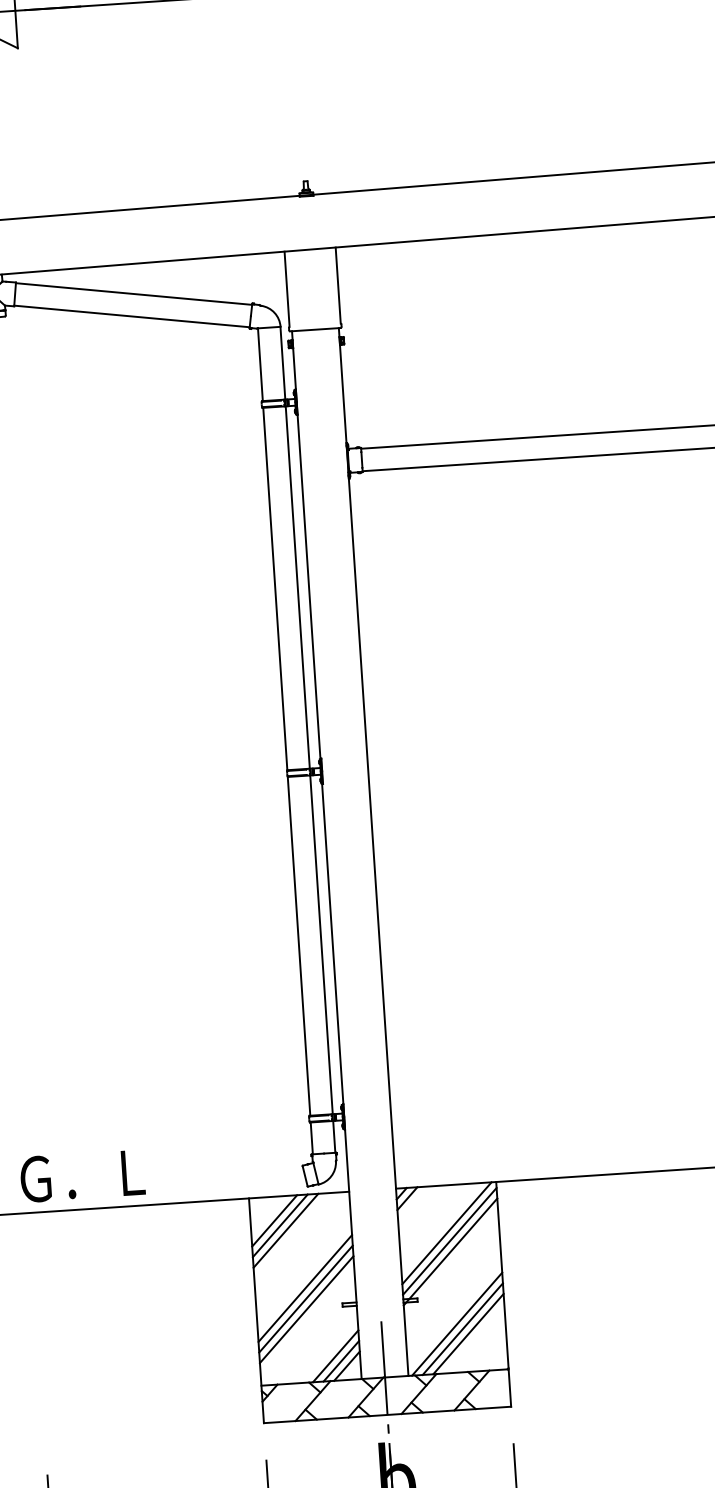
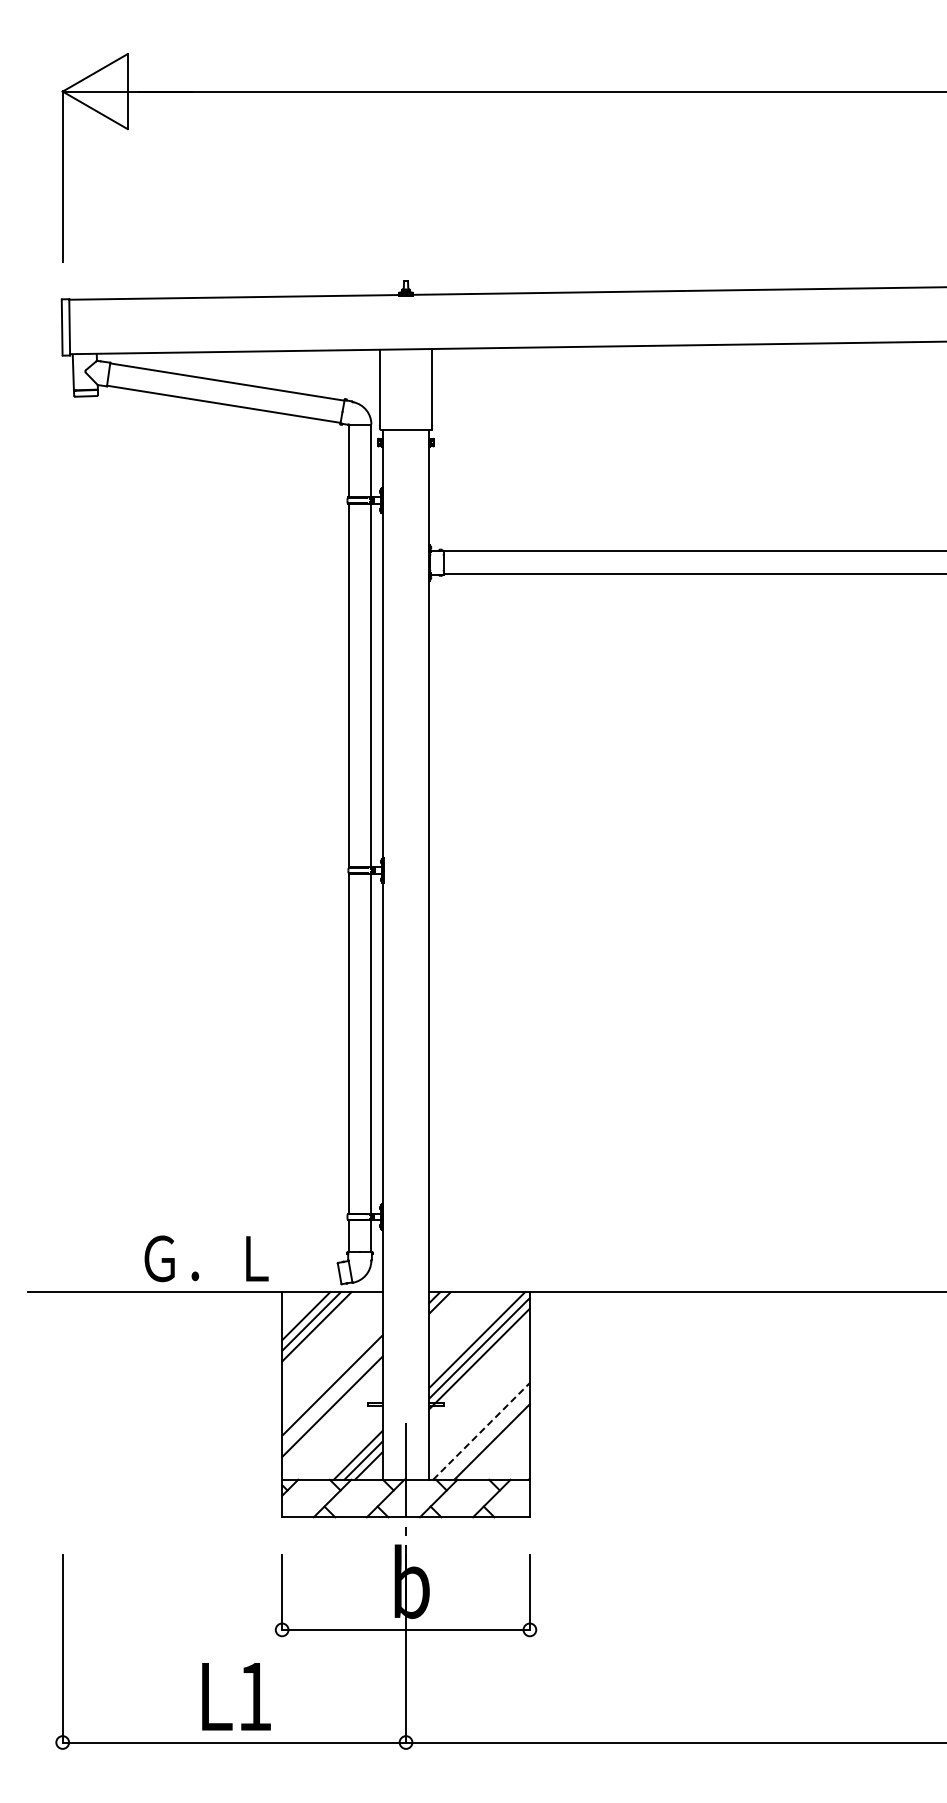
text: (82, 1175) -> (206, 1258), moved
line: (306, 1299) -> (332, 1396), removed
line: (457, 1324) -> (481, 1431), solid -> dashed
line: (462, 1328) -> (486, 1436), removed

